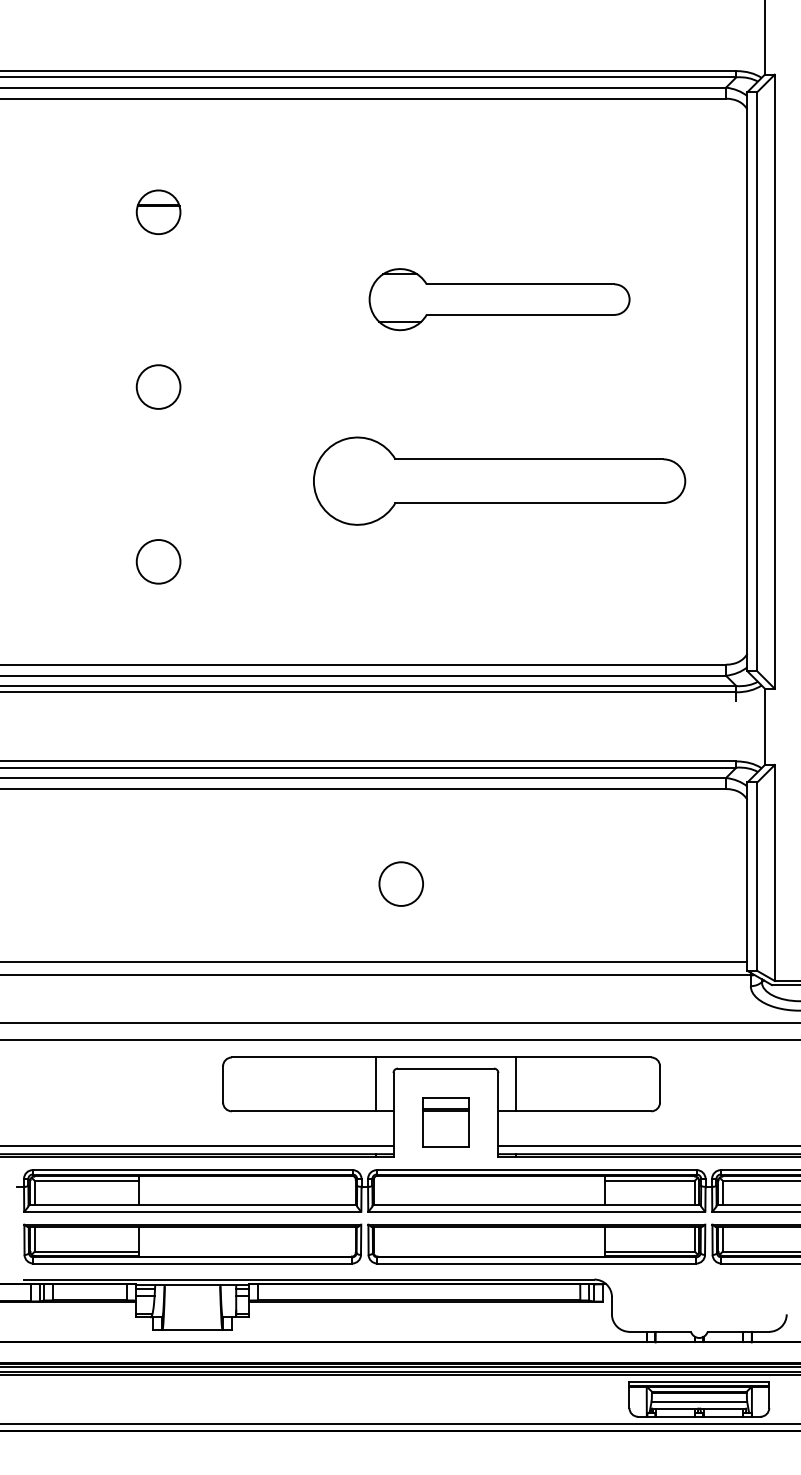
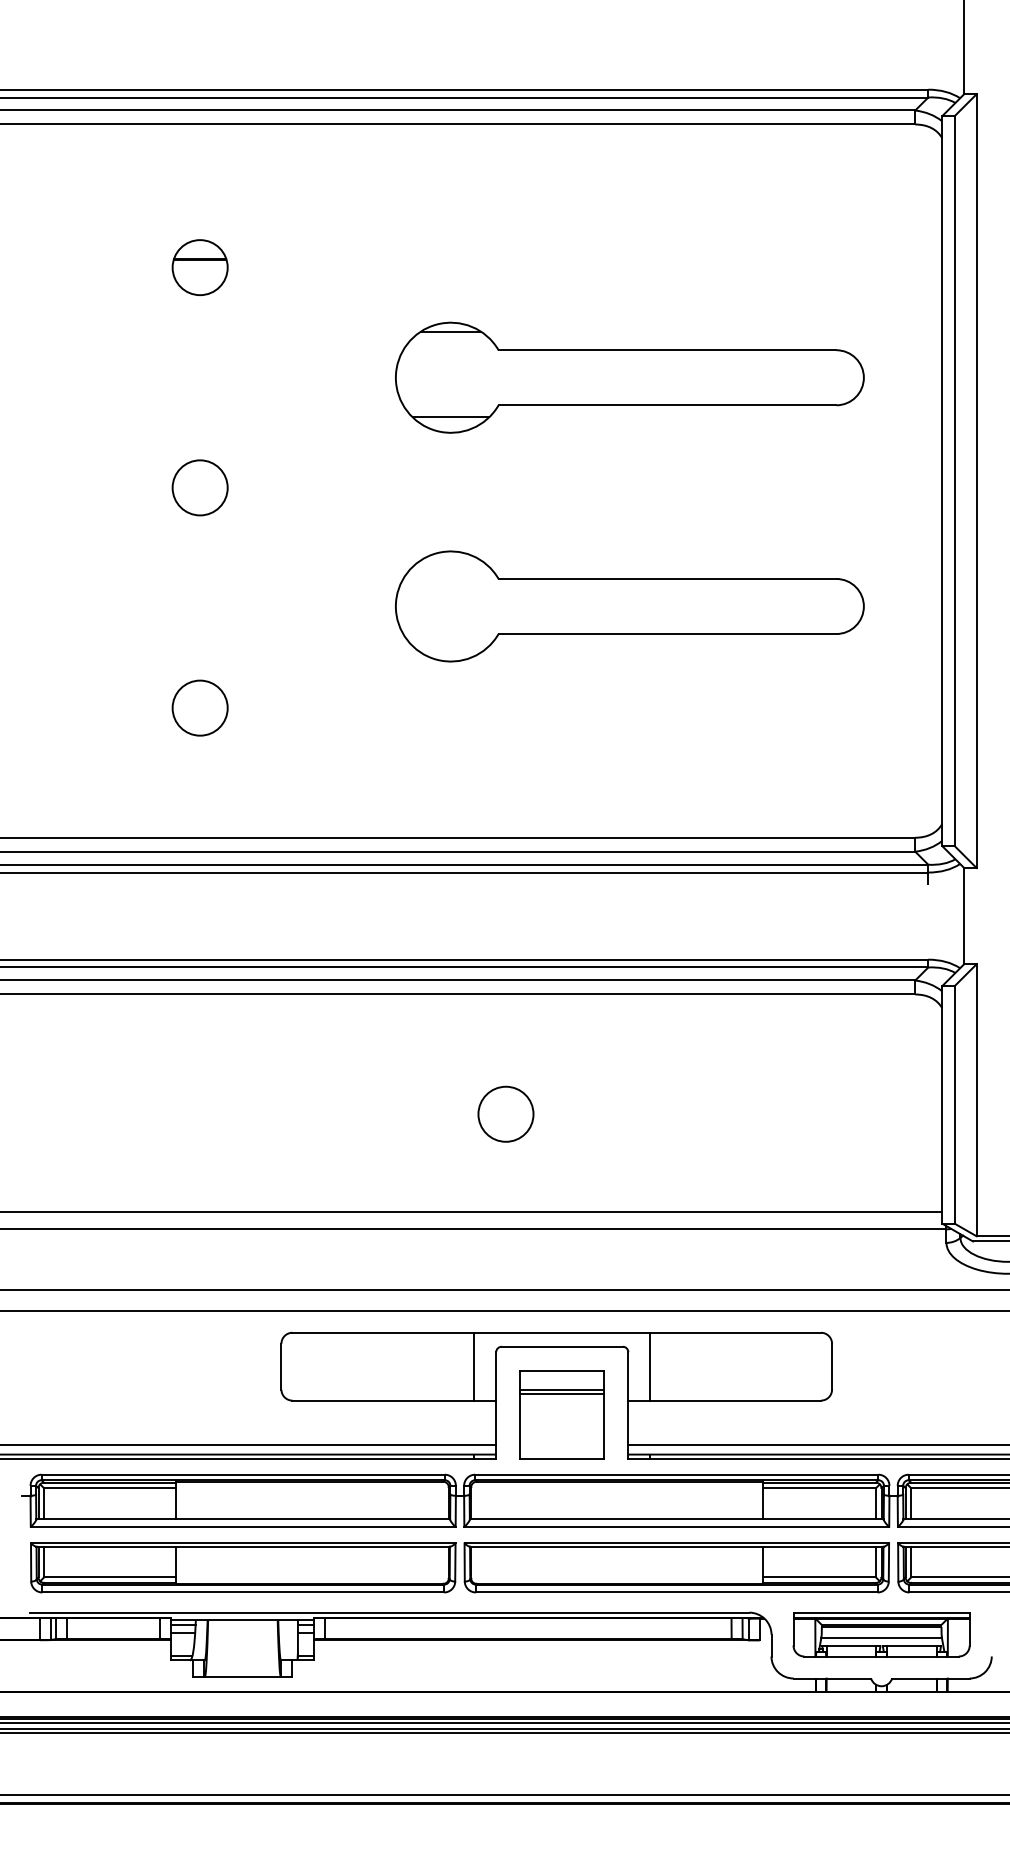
part: (499, 299) -> (629, 377), size x1.43
part: (445, 1122) -> (561, 1414), size x1.43
part: (699, 1399) -> (881, 1634), moved

